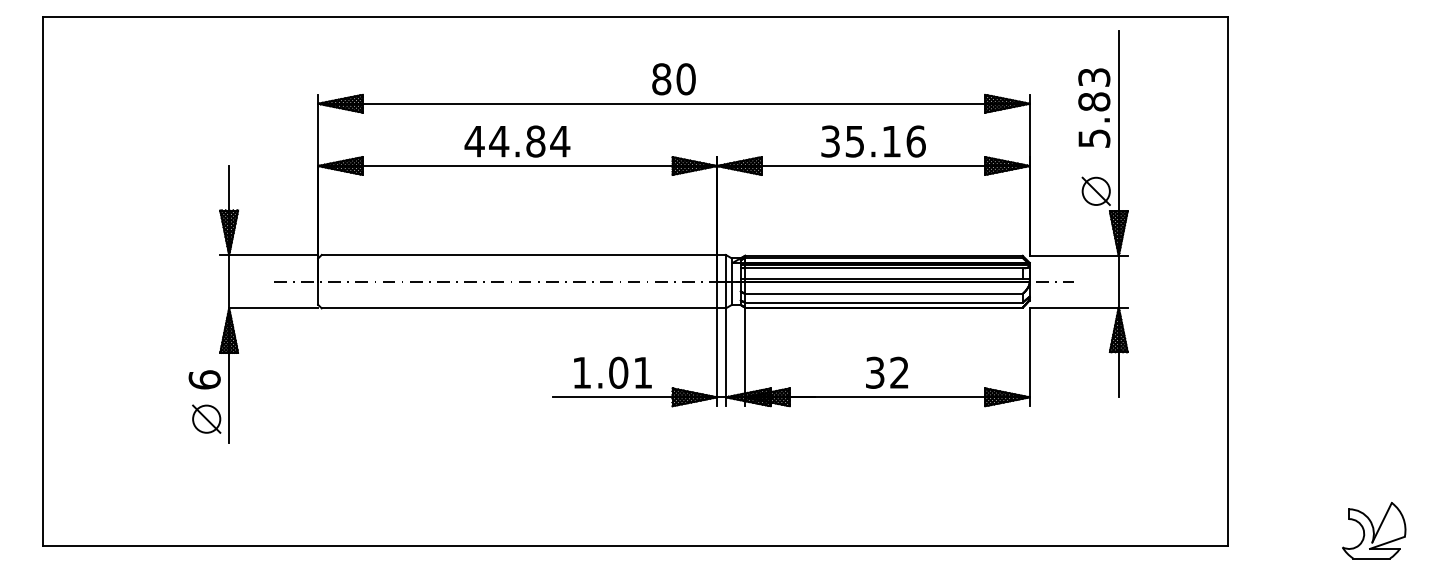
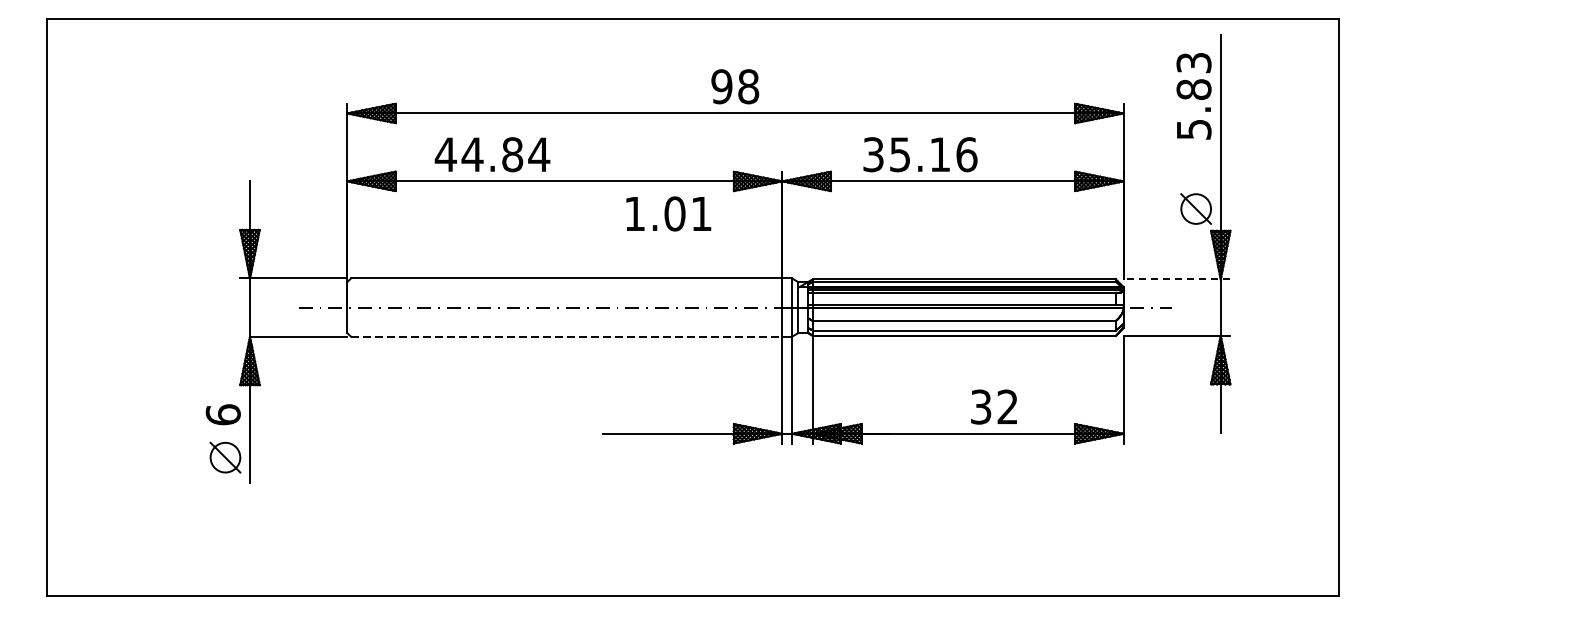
text: (673, 79) -> (734, 86), 80 -> 98
text: (1094, 107) -> (1194, 95), moved
text: (517, 141) -> (492, 154), moved
text: (873, 141) -> (920, 154), moved
line: (1078, 255) -> (1176, 279), solid -> dashed
line: (519, 308) -> (566, 336), solid -> dashed
text: (612, 372) -> (668, 213), moved
text: (886, 372) -> (993, 406), moved
part: (1374, 530) -> (1499, 579), removed

